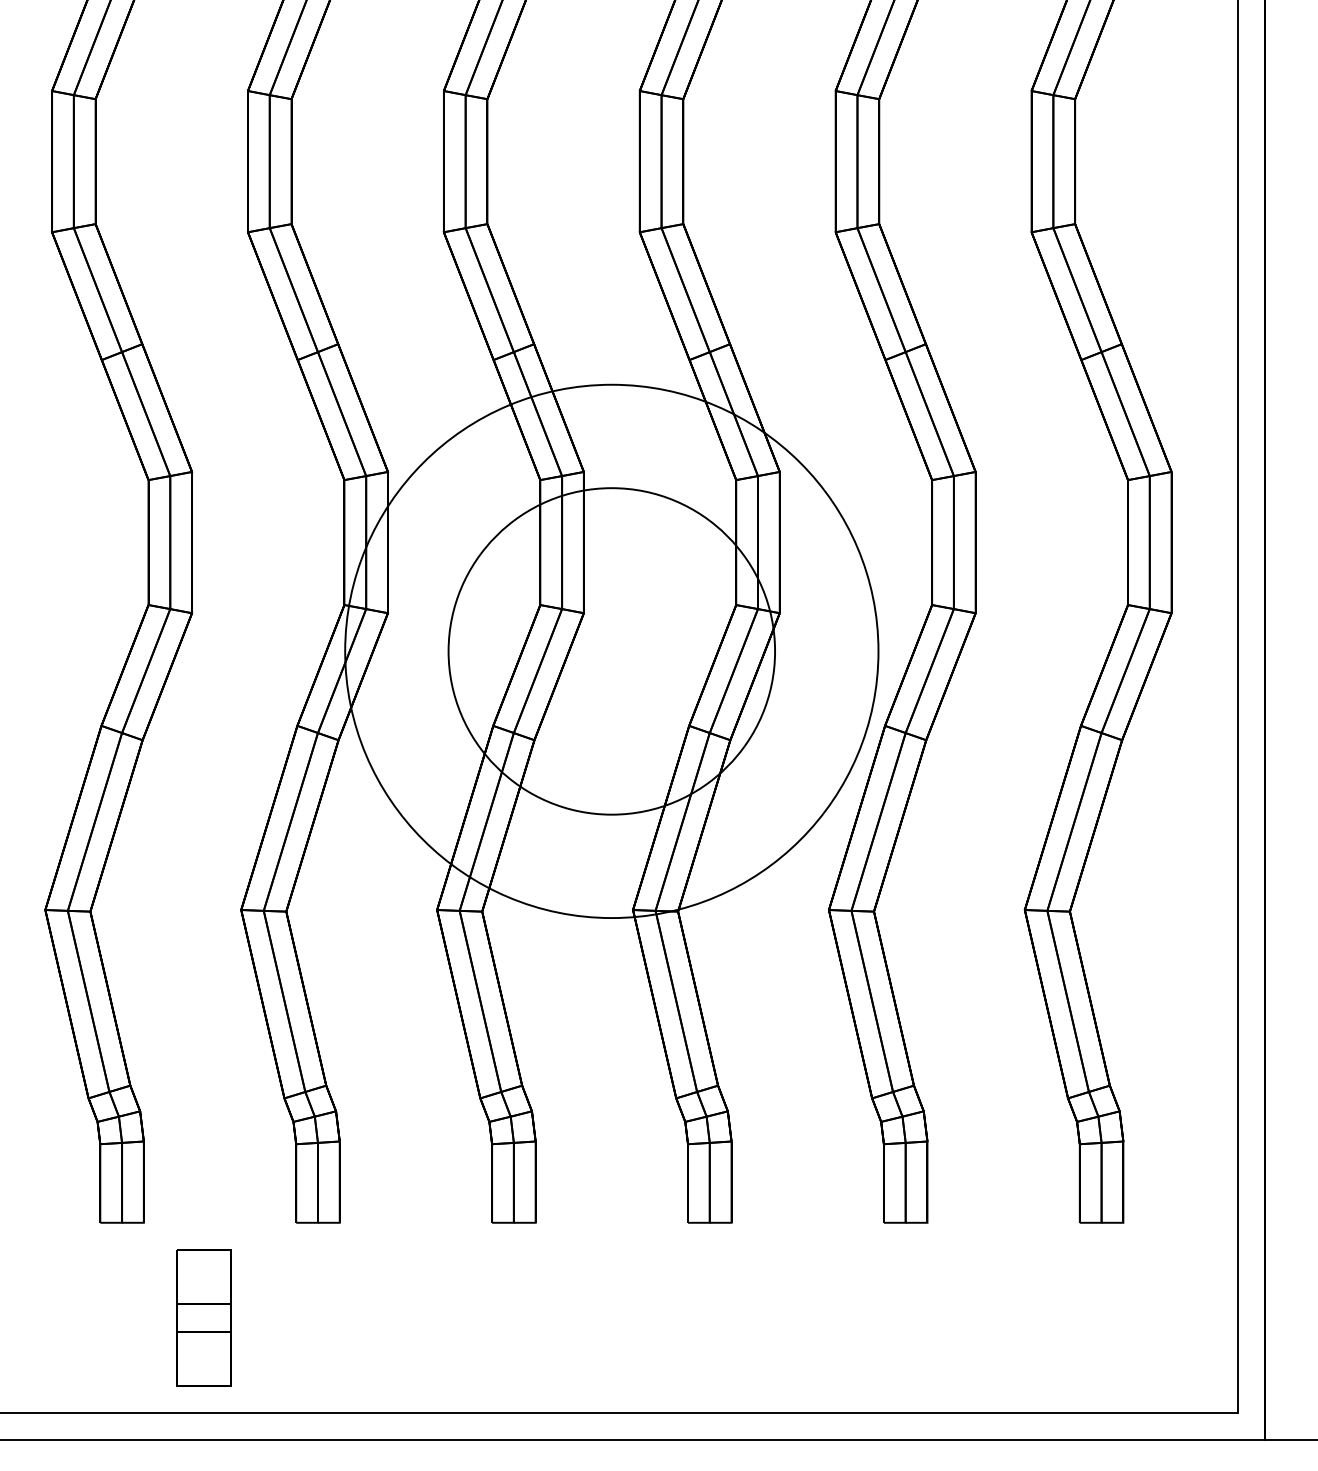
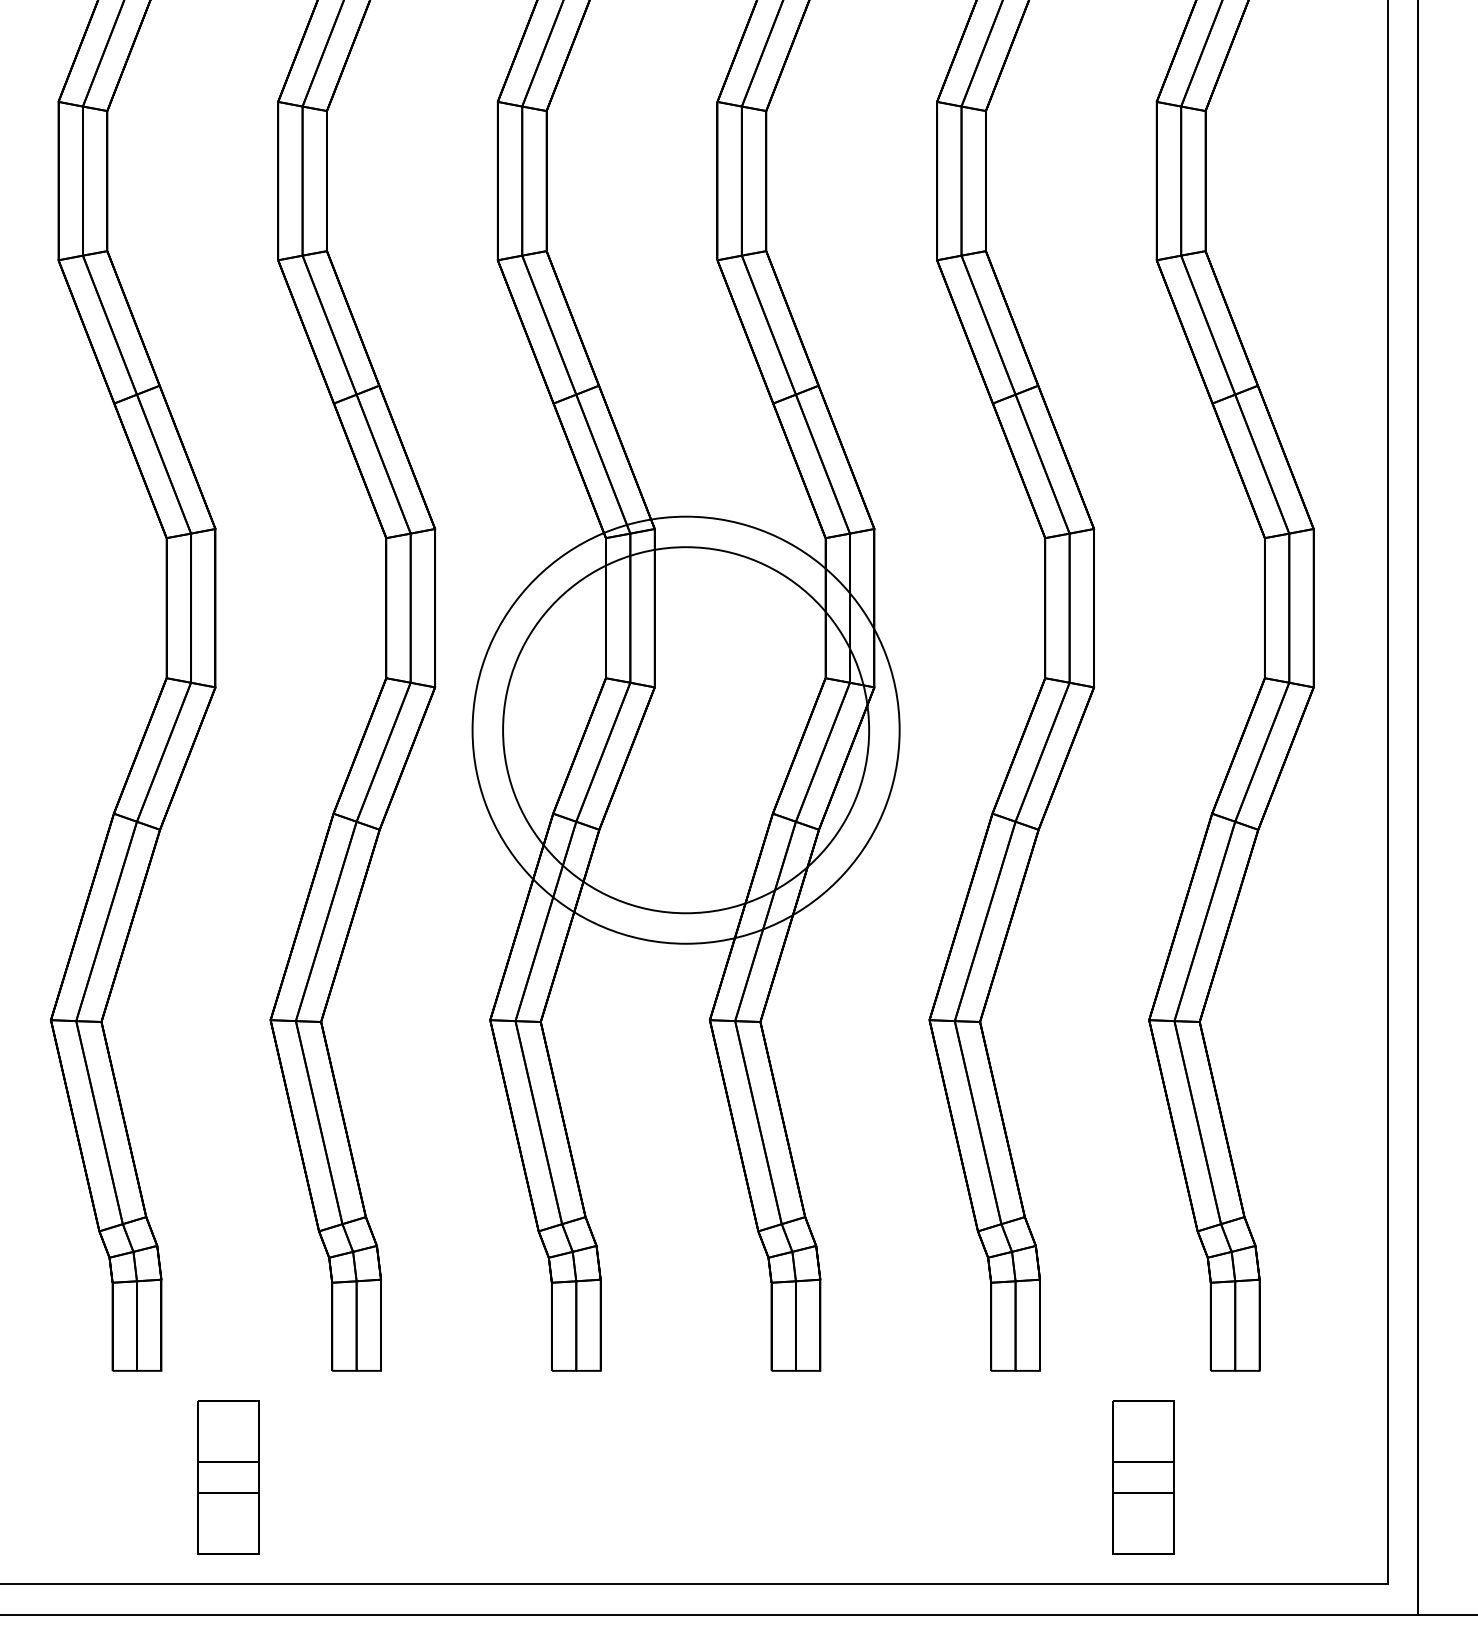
circle: (611, 650) -> (685, 729), size x0.71
part: (1019, 1317) -> (1143, 1477), added

